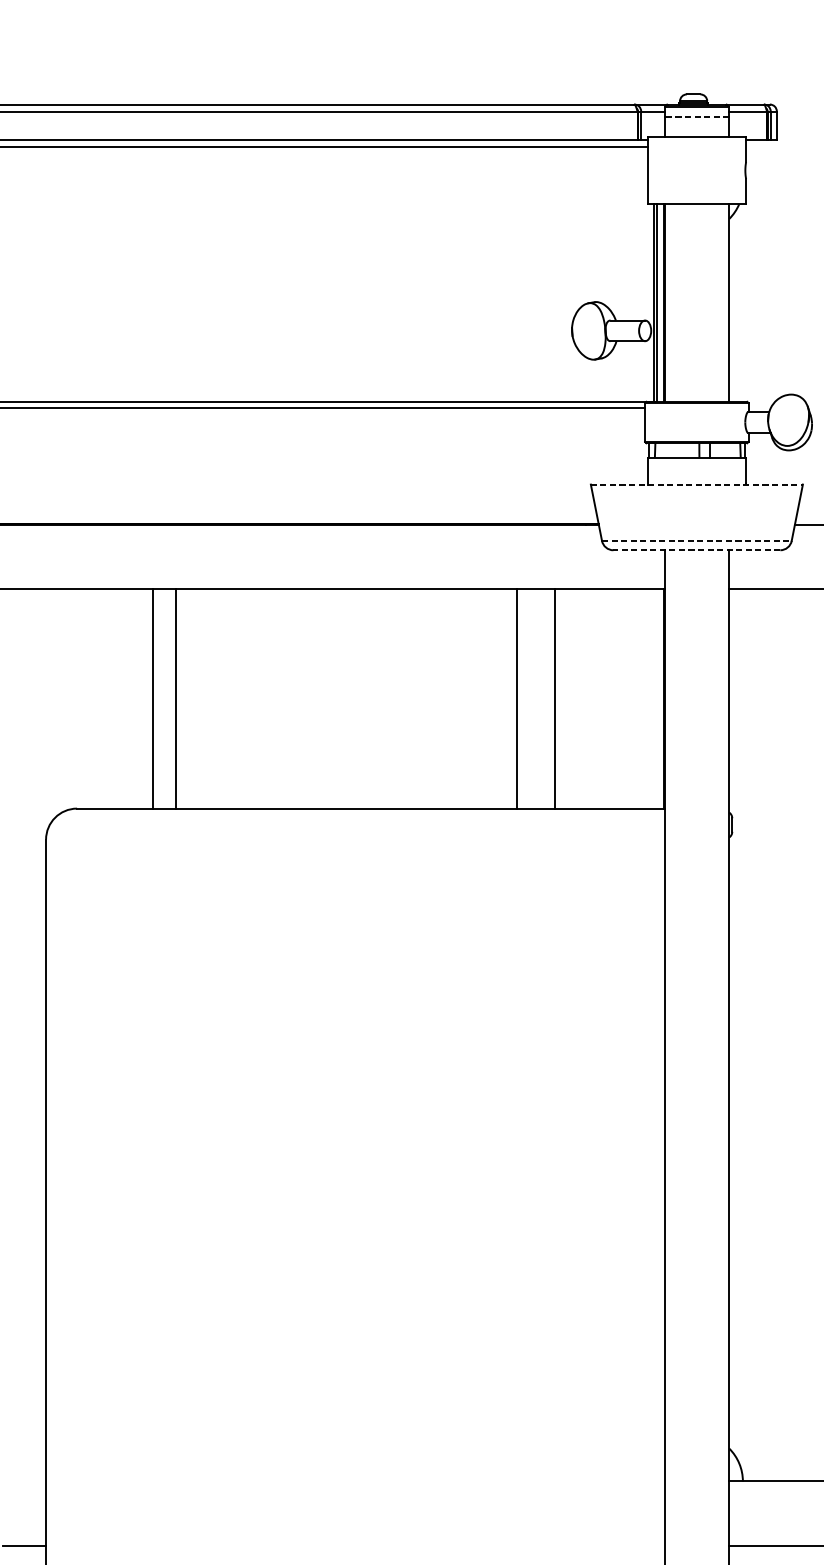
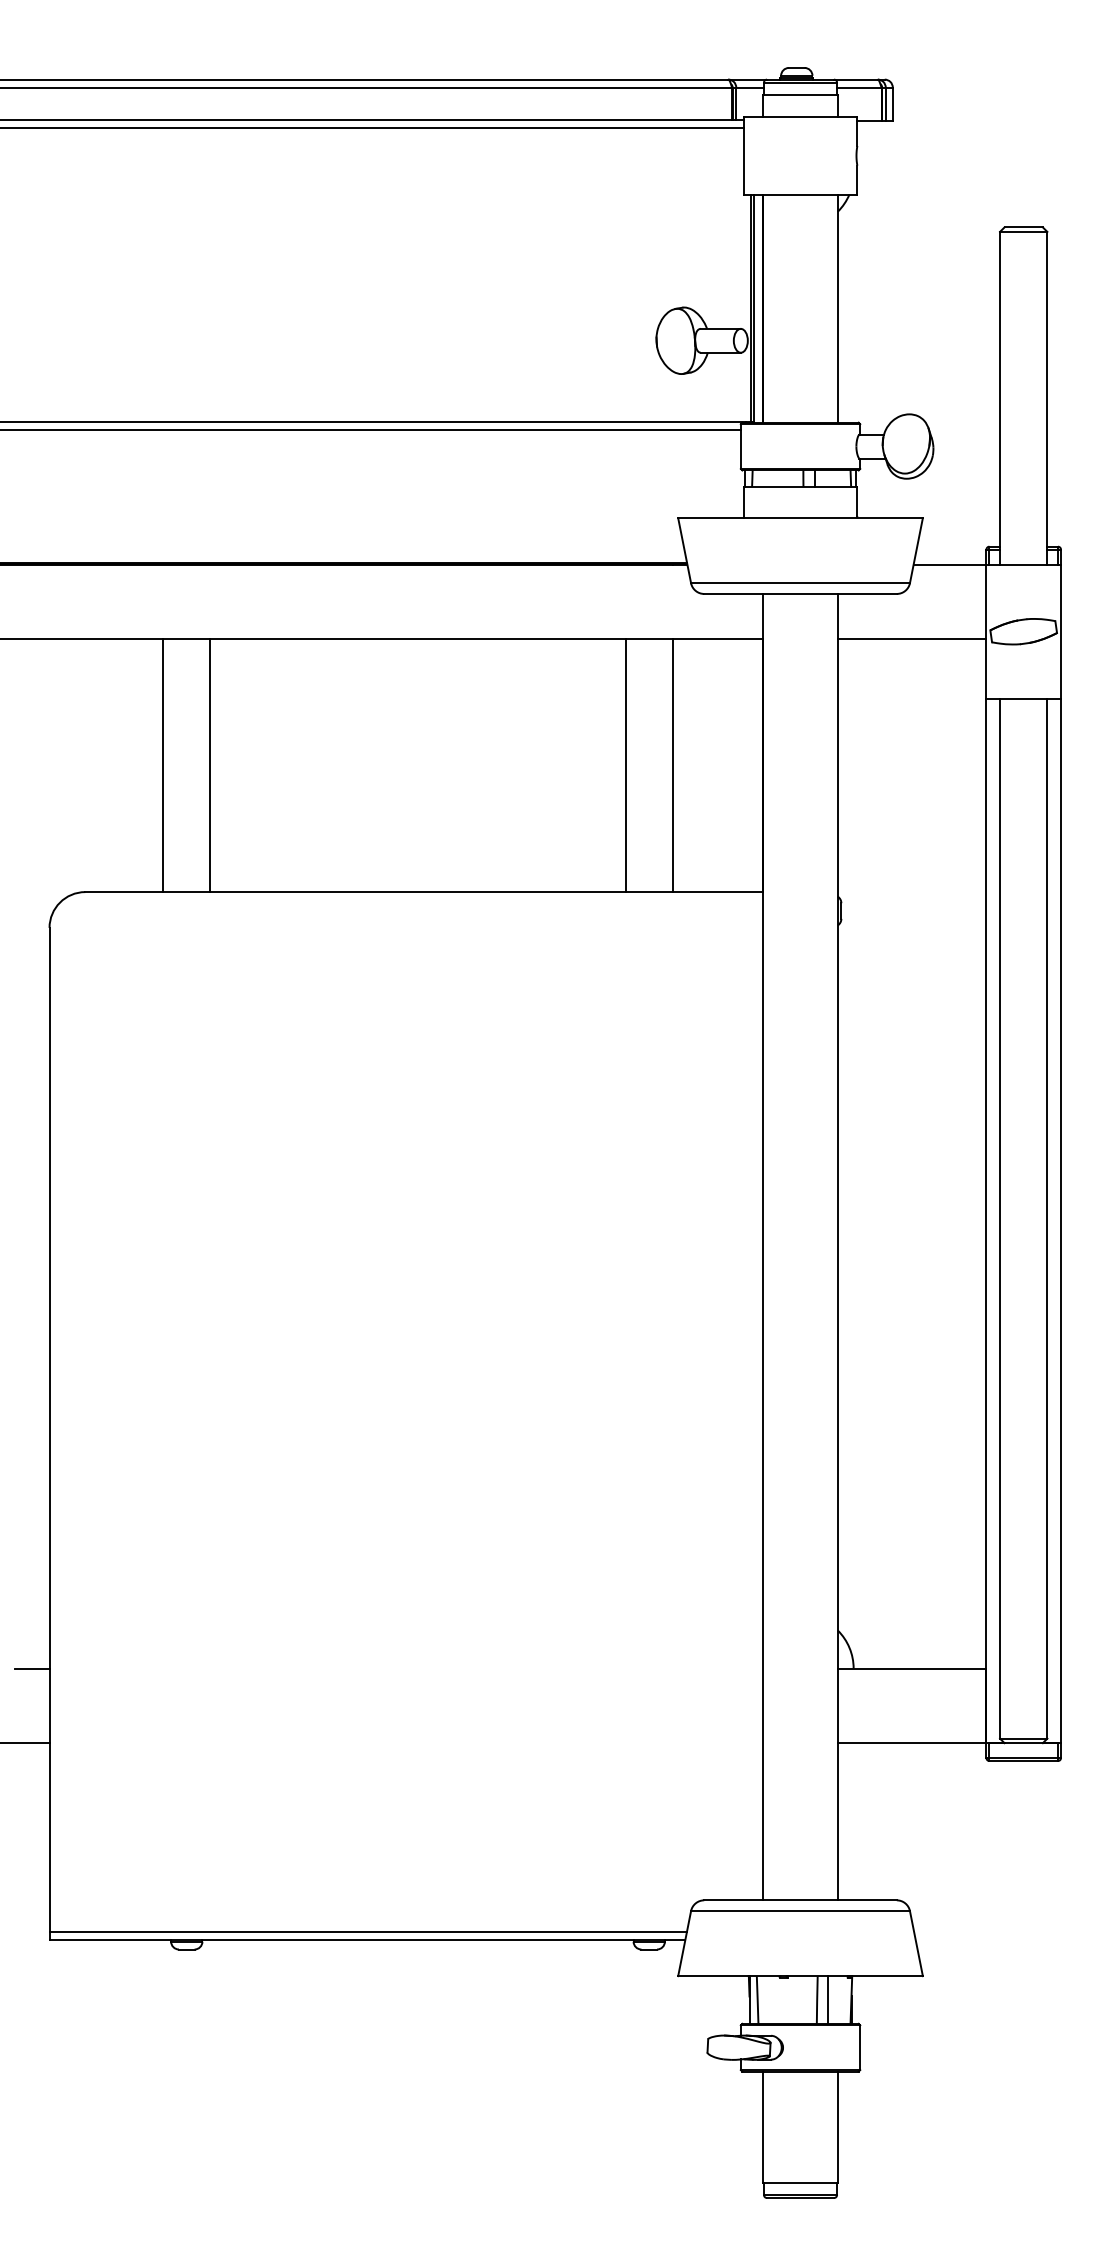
line: (696, 117) -> (800, 94), dashed -> solid
line: (697, 484) -> (801, 518), dashed -> solid
line: (697, 541) -> (801, 583), dashed -> solid
line: (696, 549) -> (800, 593), dashed -> solid
line: (153, 698) -> (210, 765), moved
line: (176, 698) -> (163, 765), moved
line: (516, 698) -> (625, 765), moved
line: (554, 698) -> (672, 765), moved
line: (31, 1481) -> (32, 1668), added

